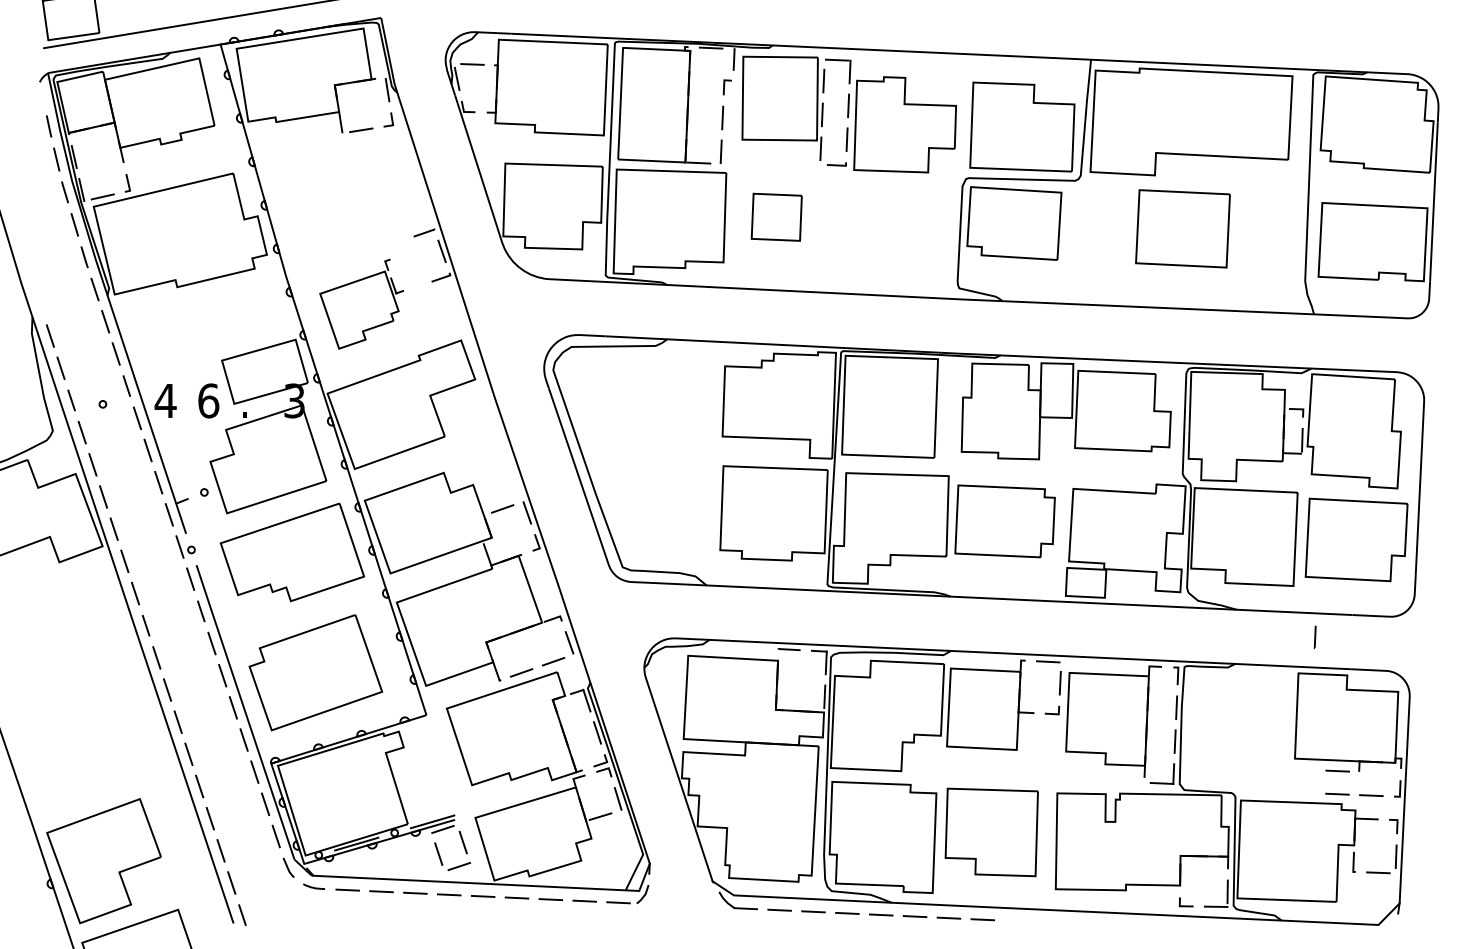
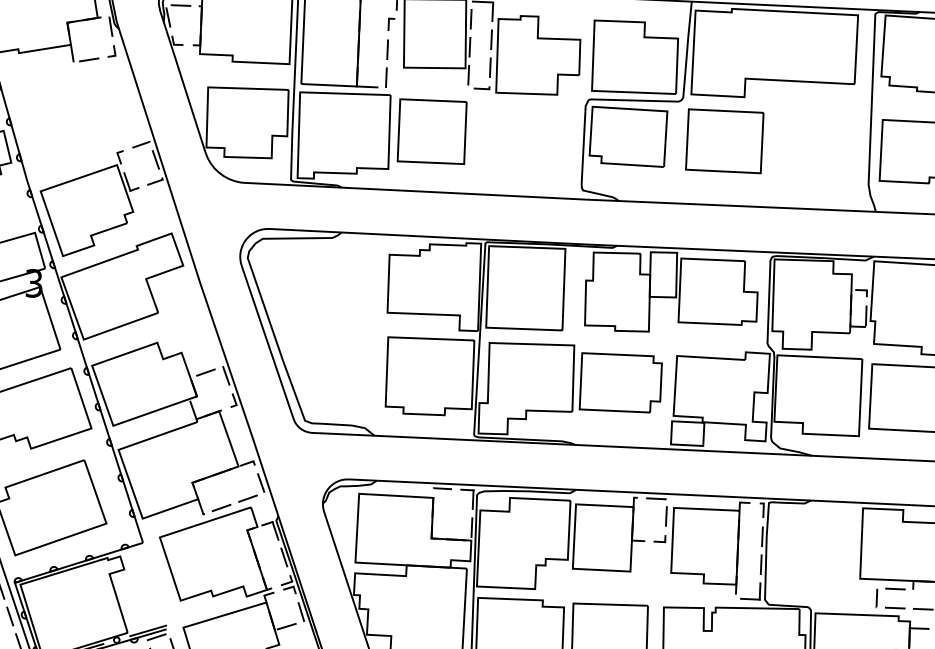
part: (776, 217) -> (432, 131), size x1.67
part: (1182, 228) -> (724, 141), moved
part: (361, 303) -> (89, 202), size x1.43
line: (1314, 637) -> (876, 598), moved

